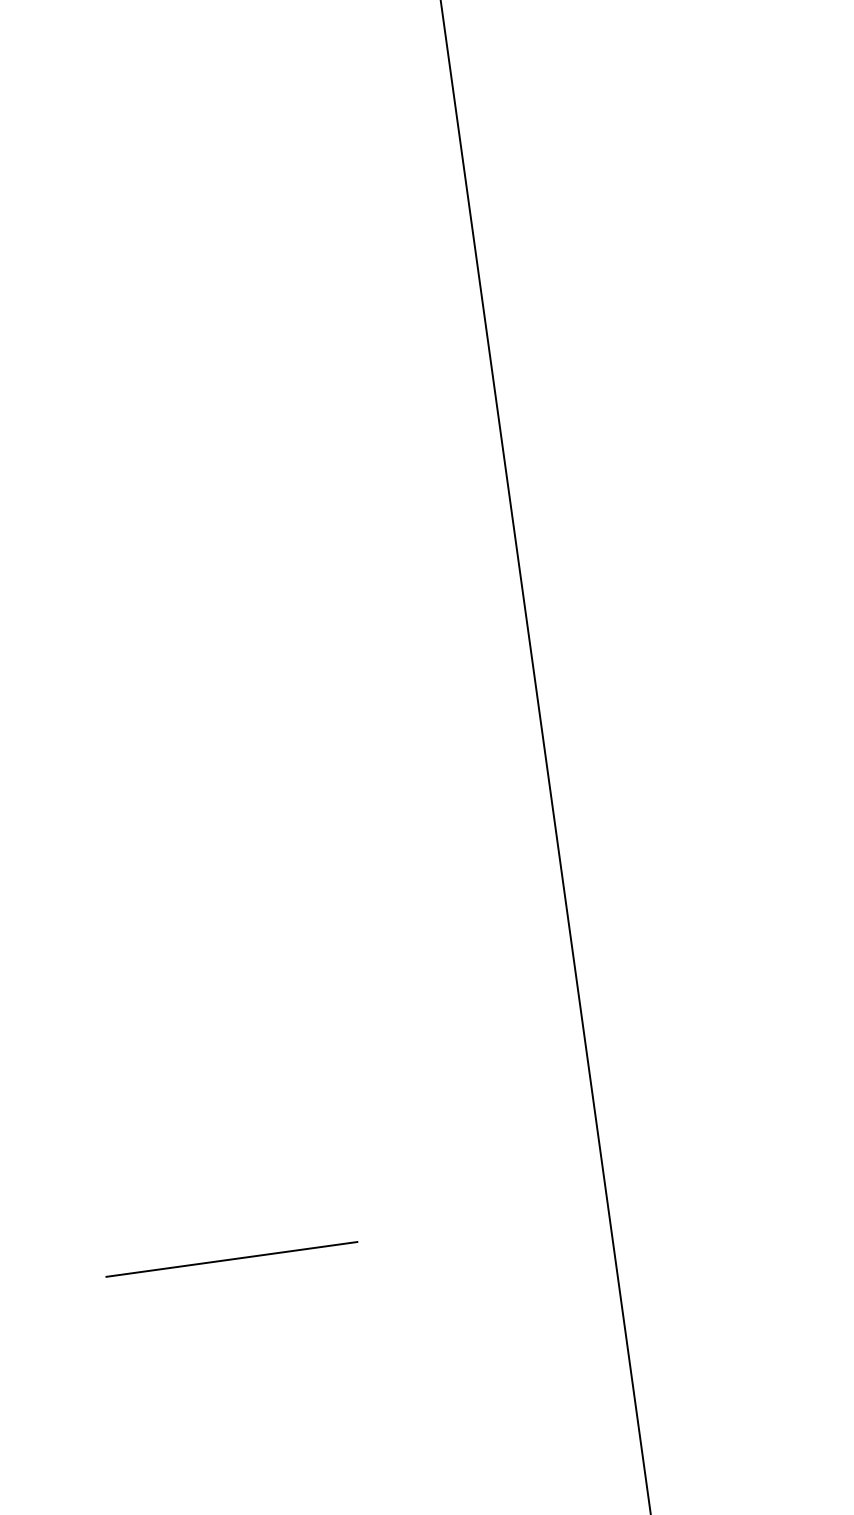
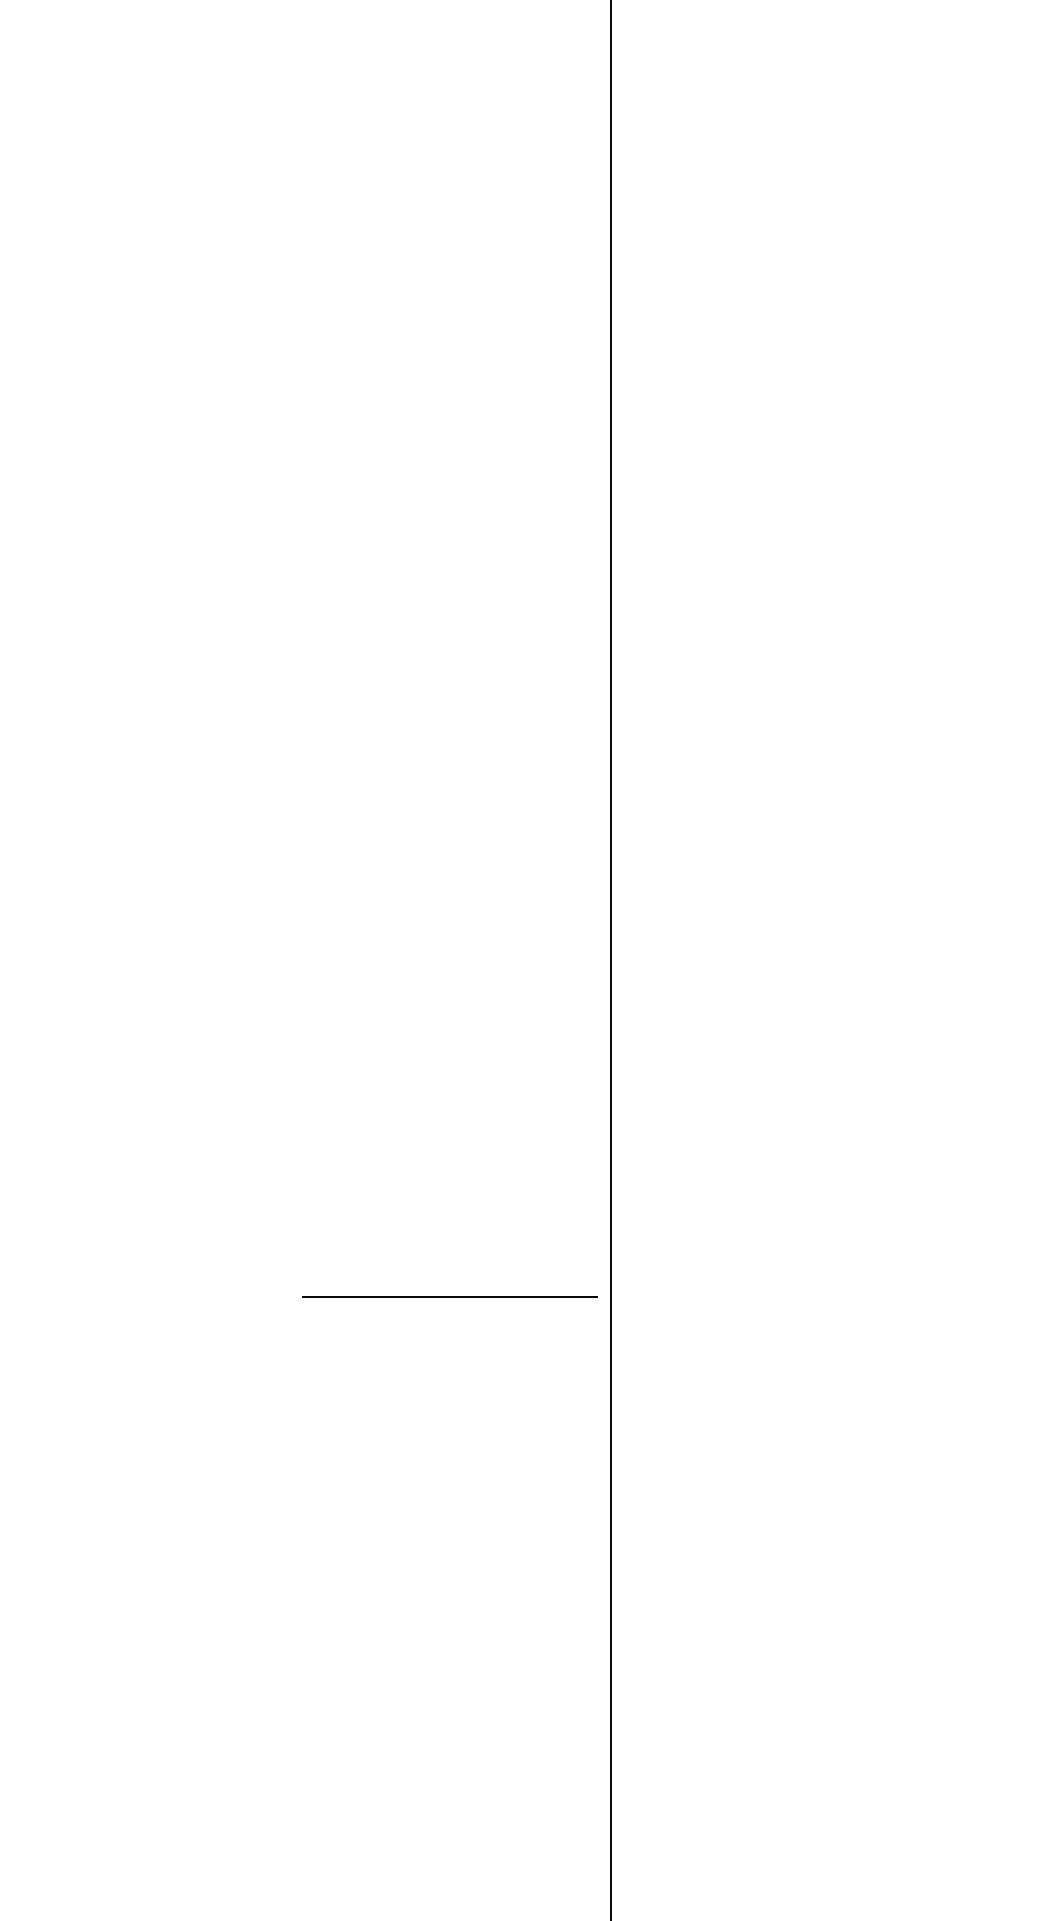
line: (231, 1259) -> (449, 1296), moved

